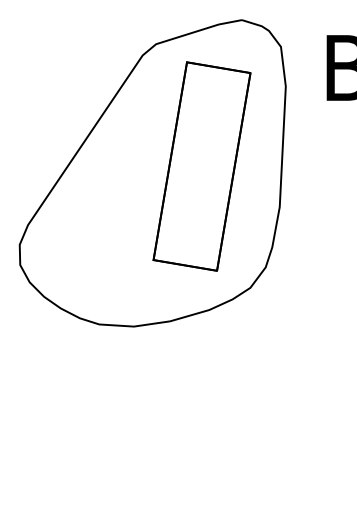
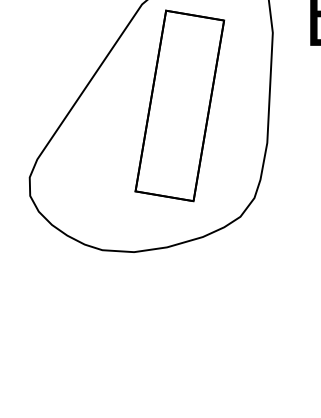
part: (201, 166) -> (179, 105), moved

